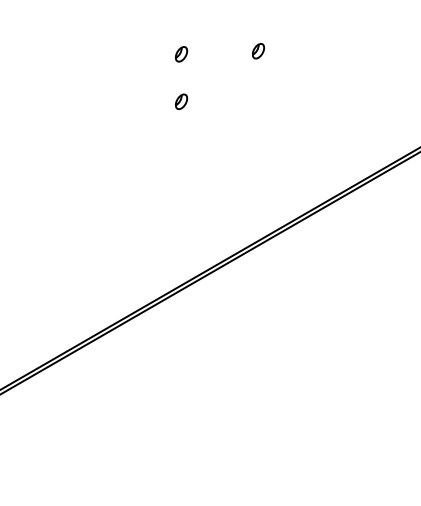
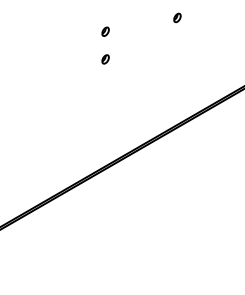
part: (258, 50) -> (177, 17), moved

